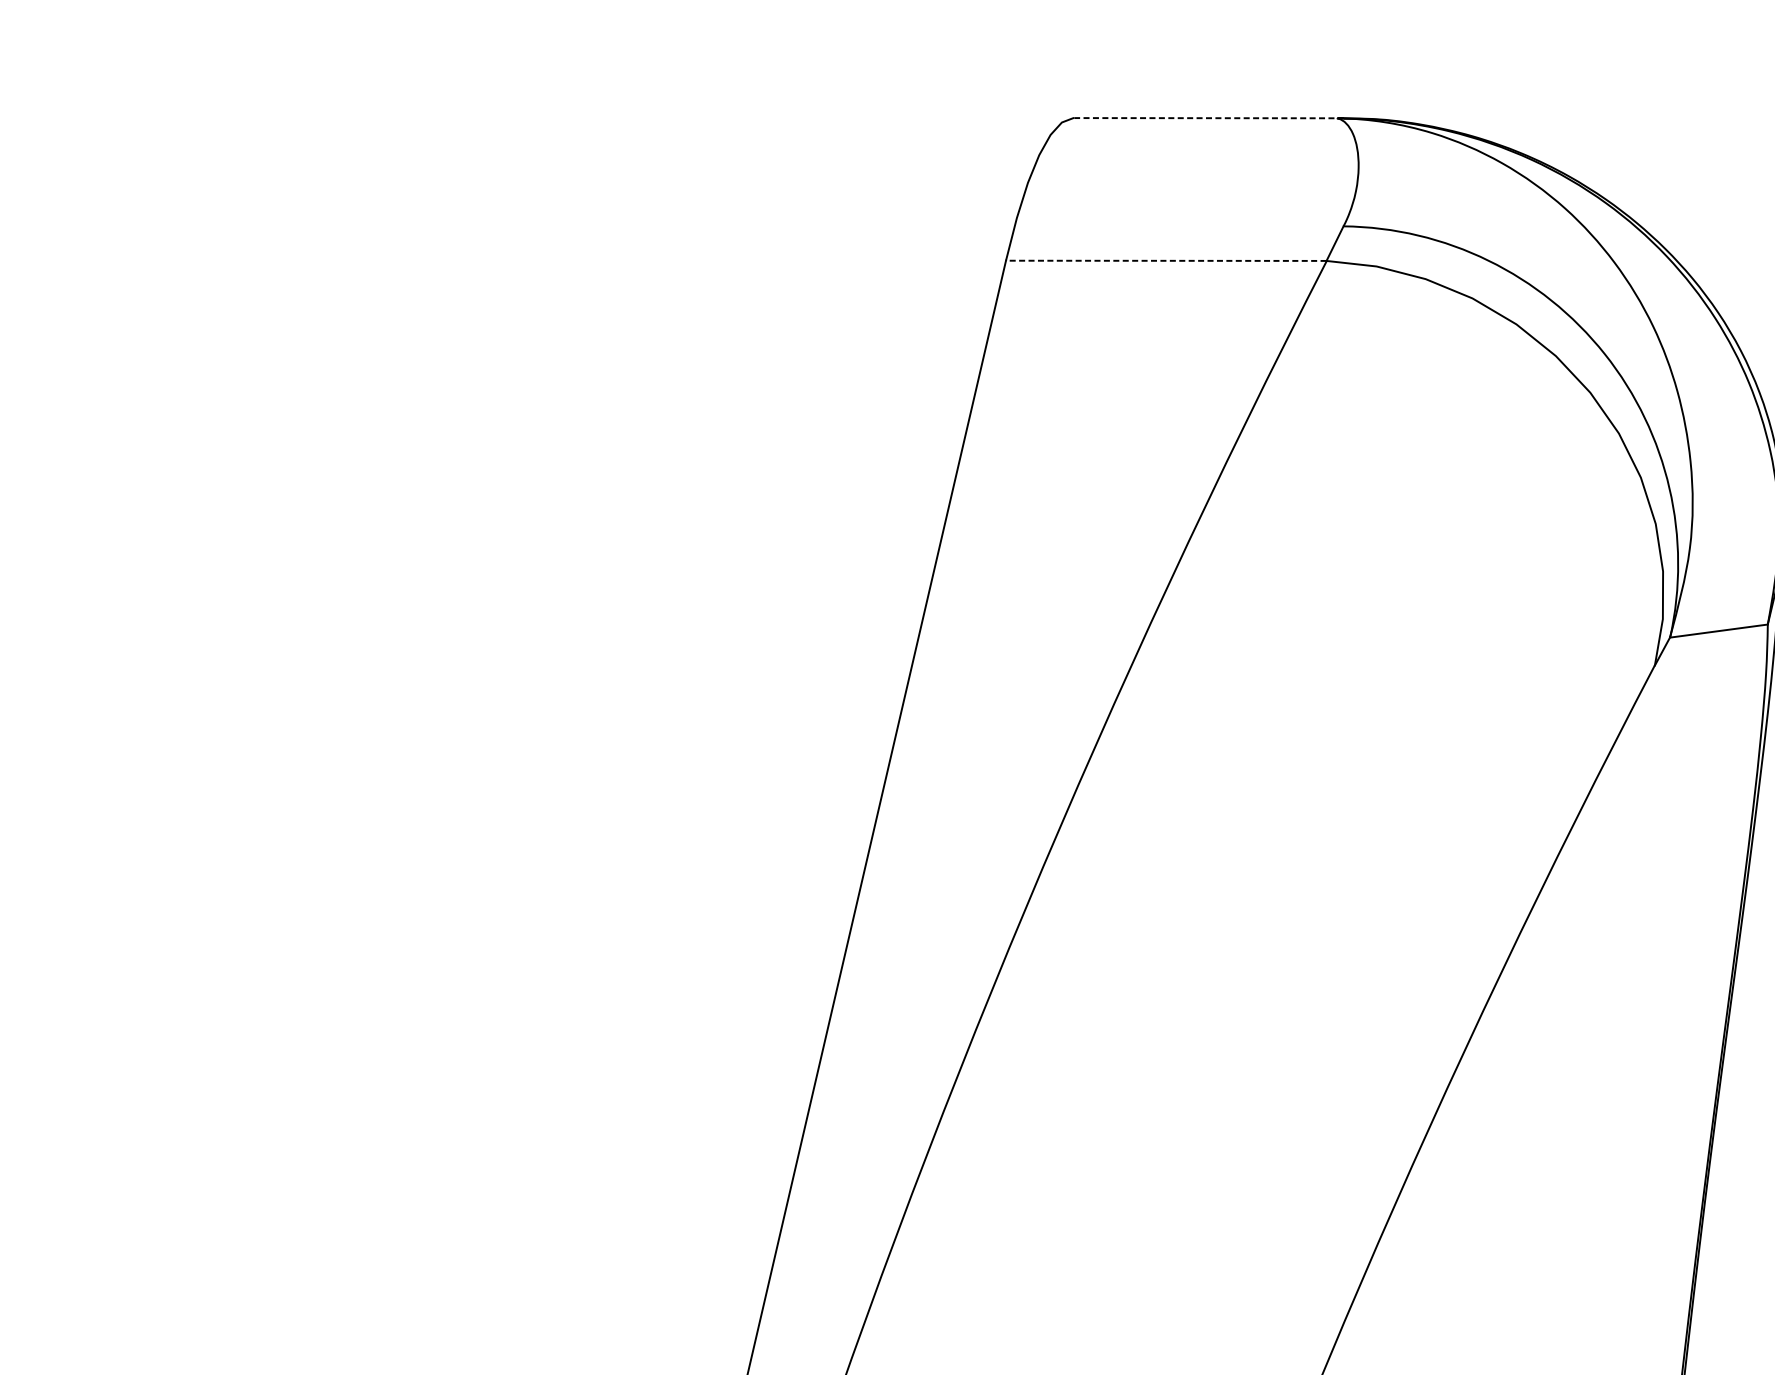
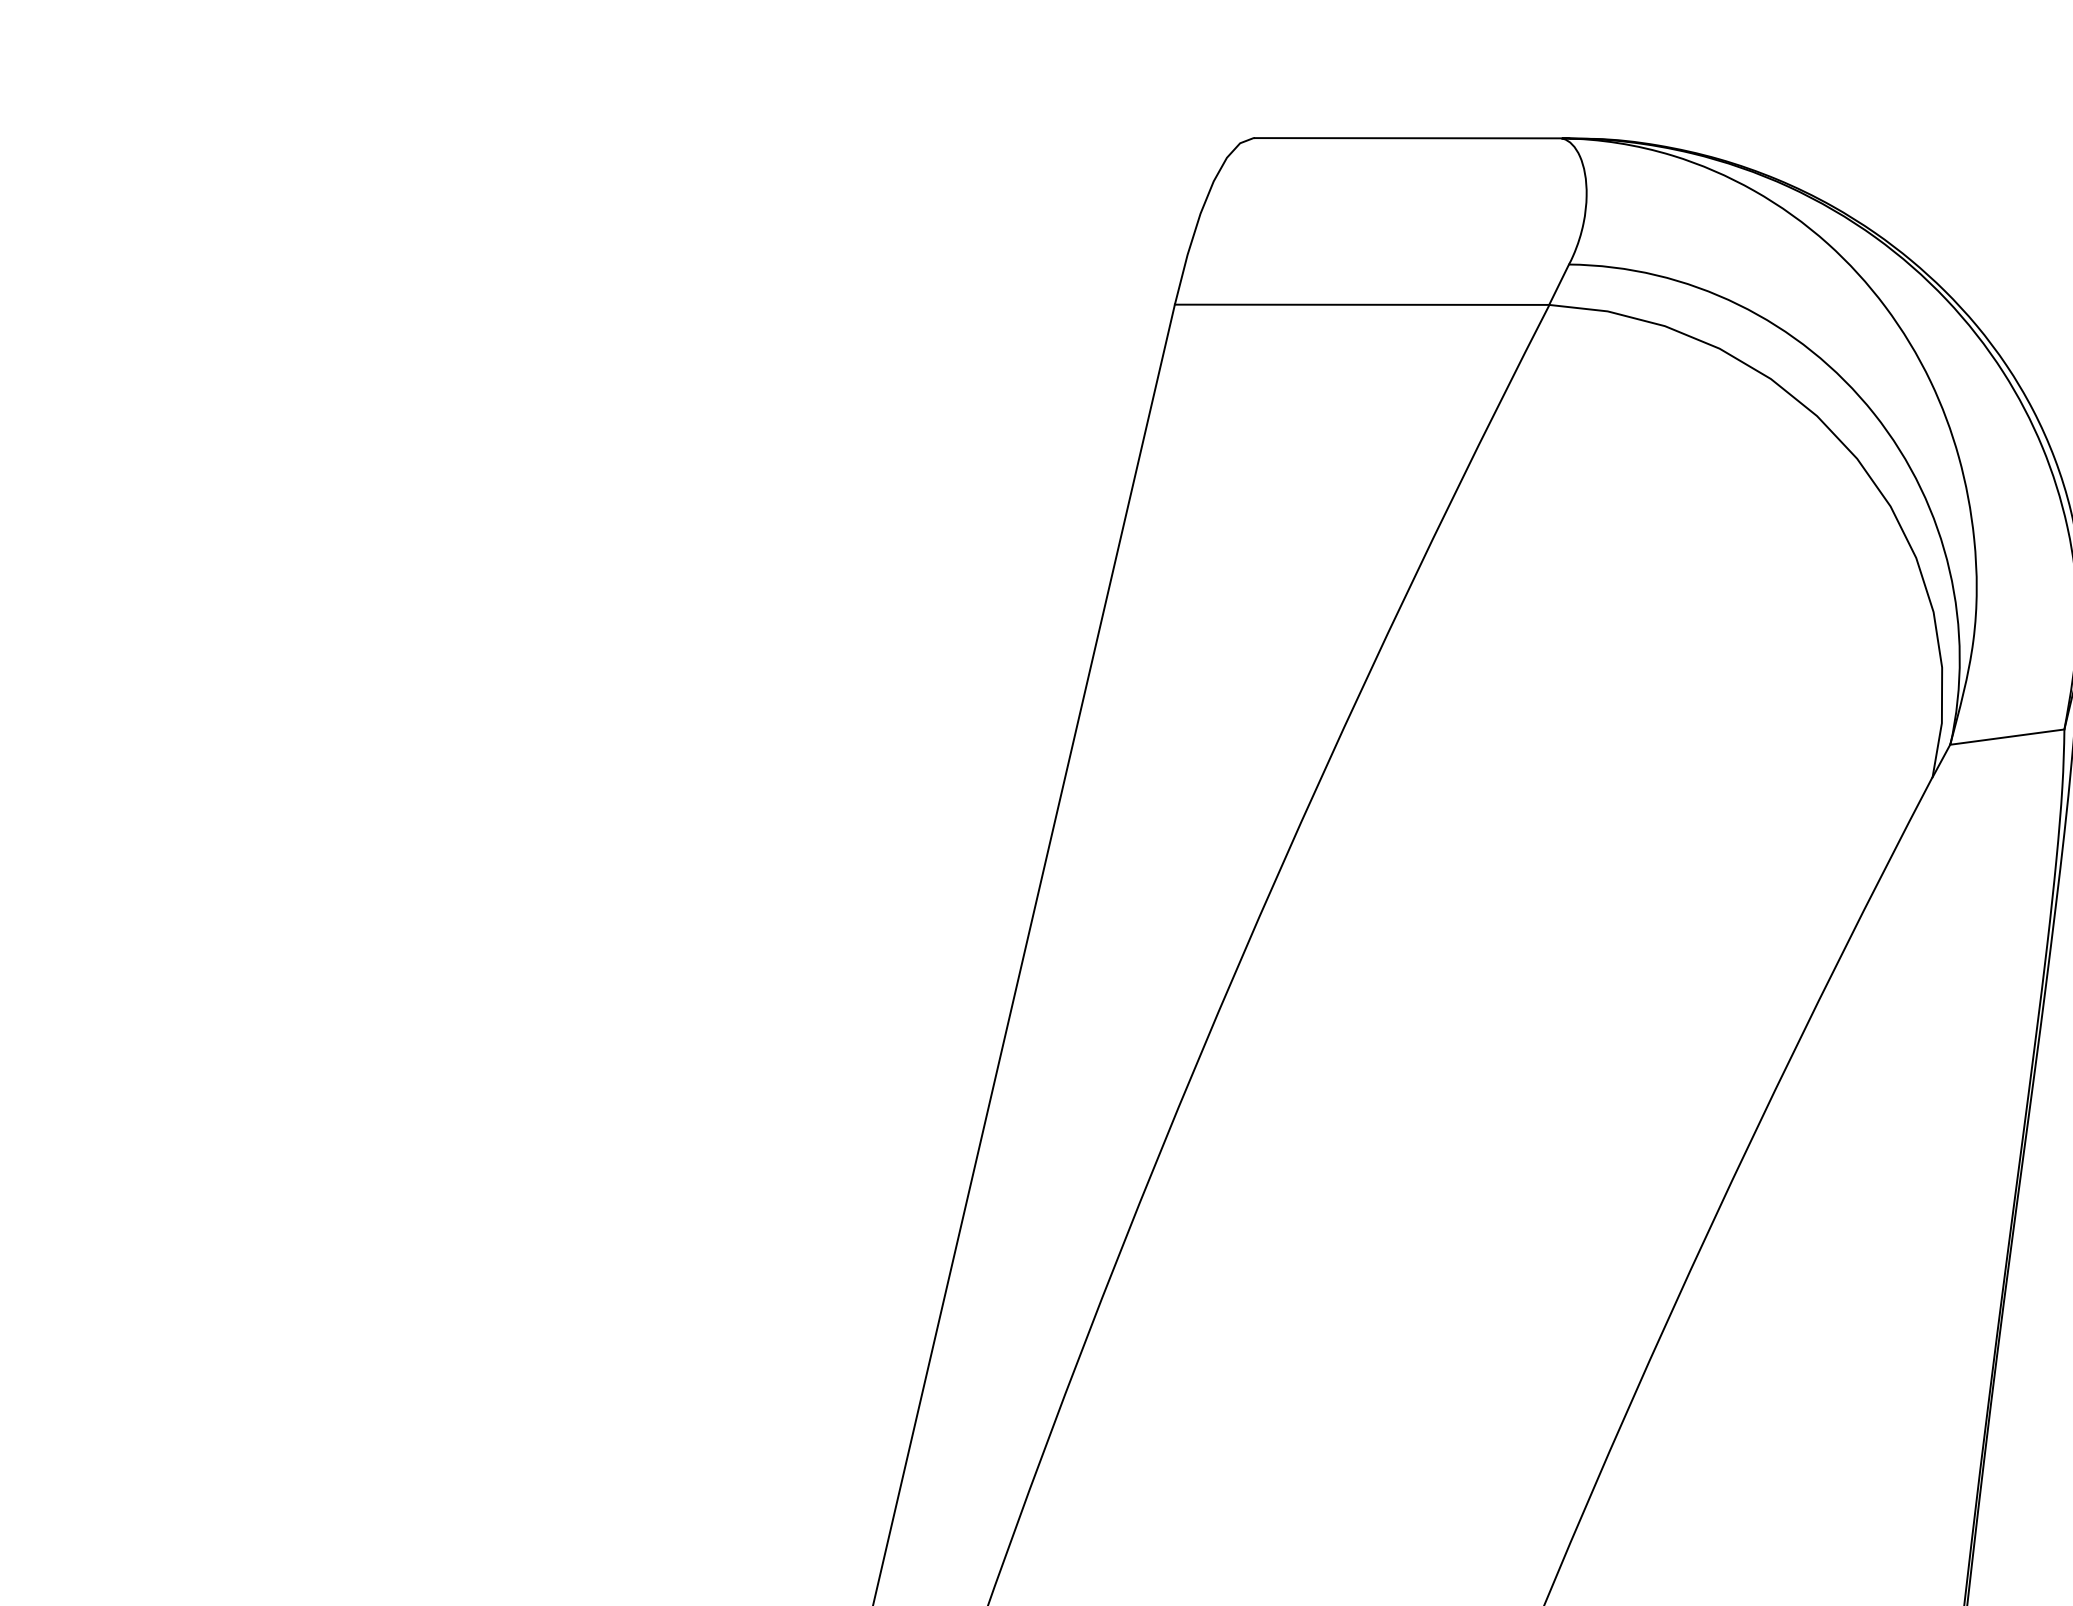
line: (1208, 118) -> (1411, 138), dashed -> solid
line: (1165, 260) -> (1361, 304), dashed -> solid

